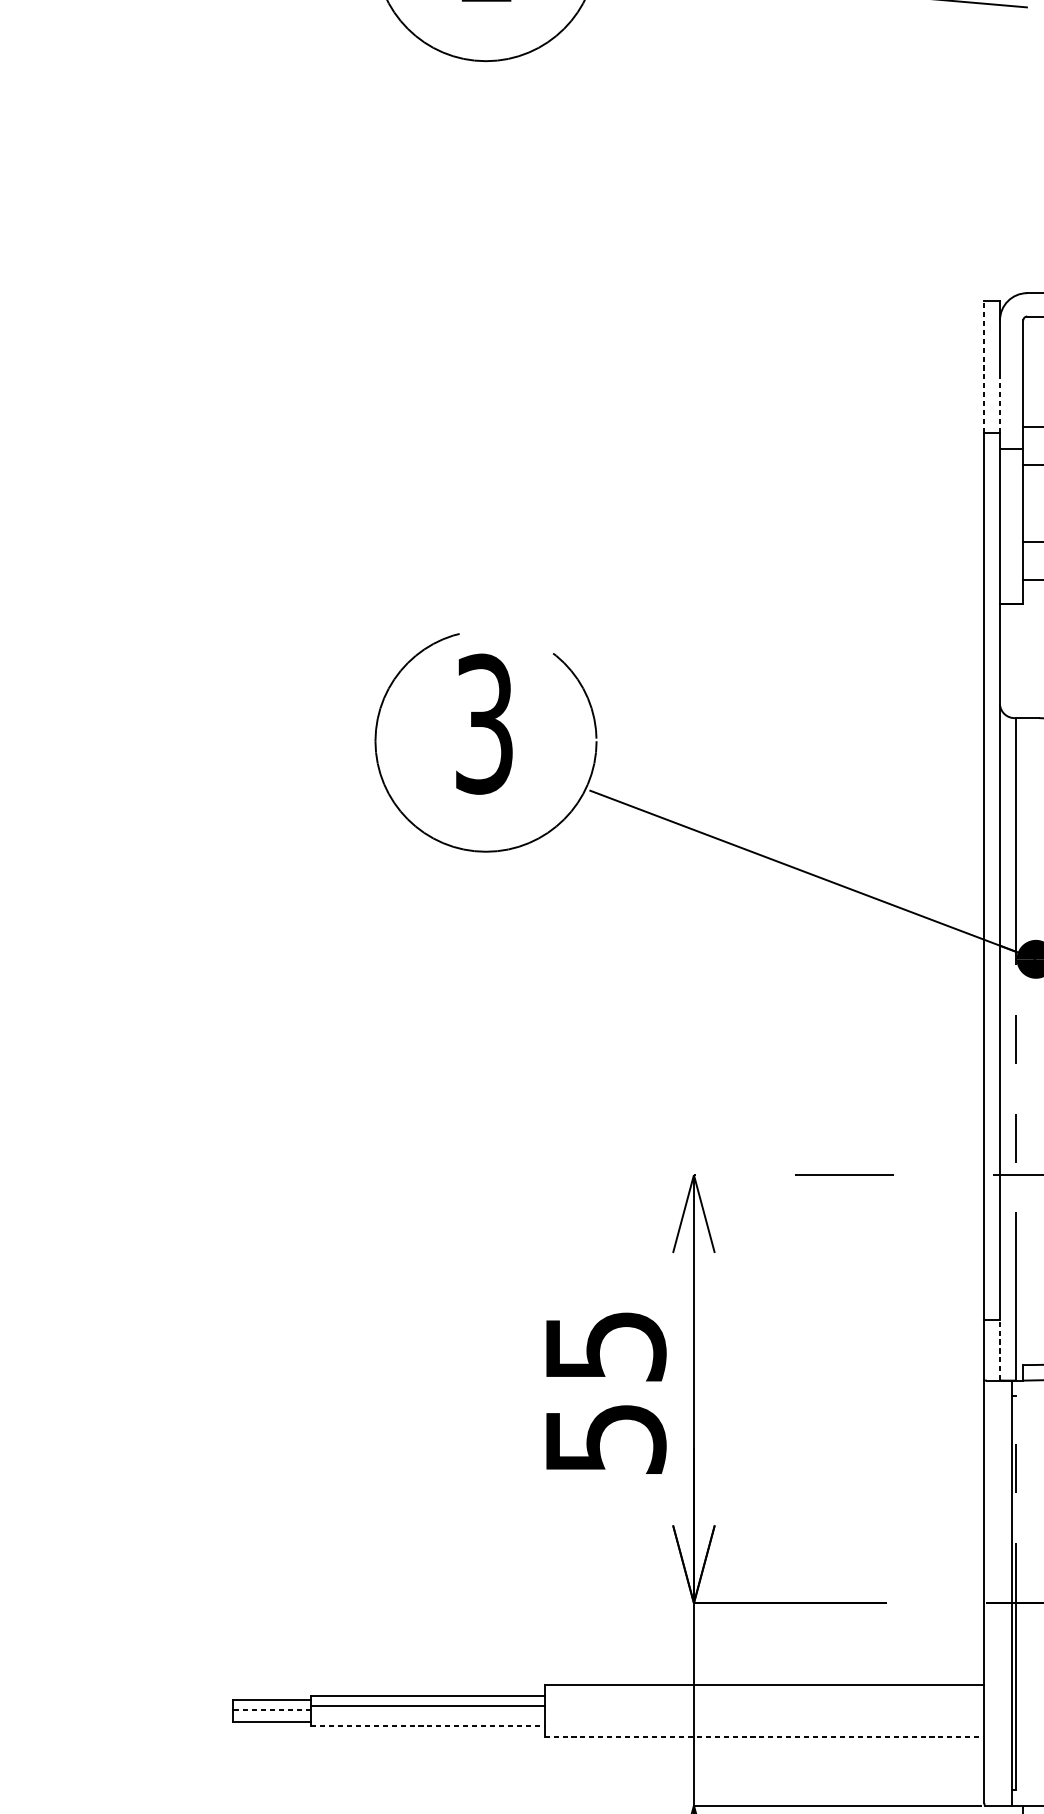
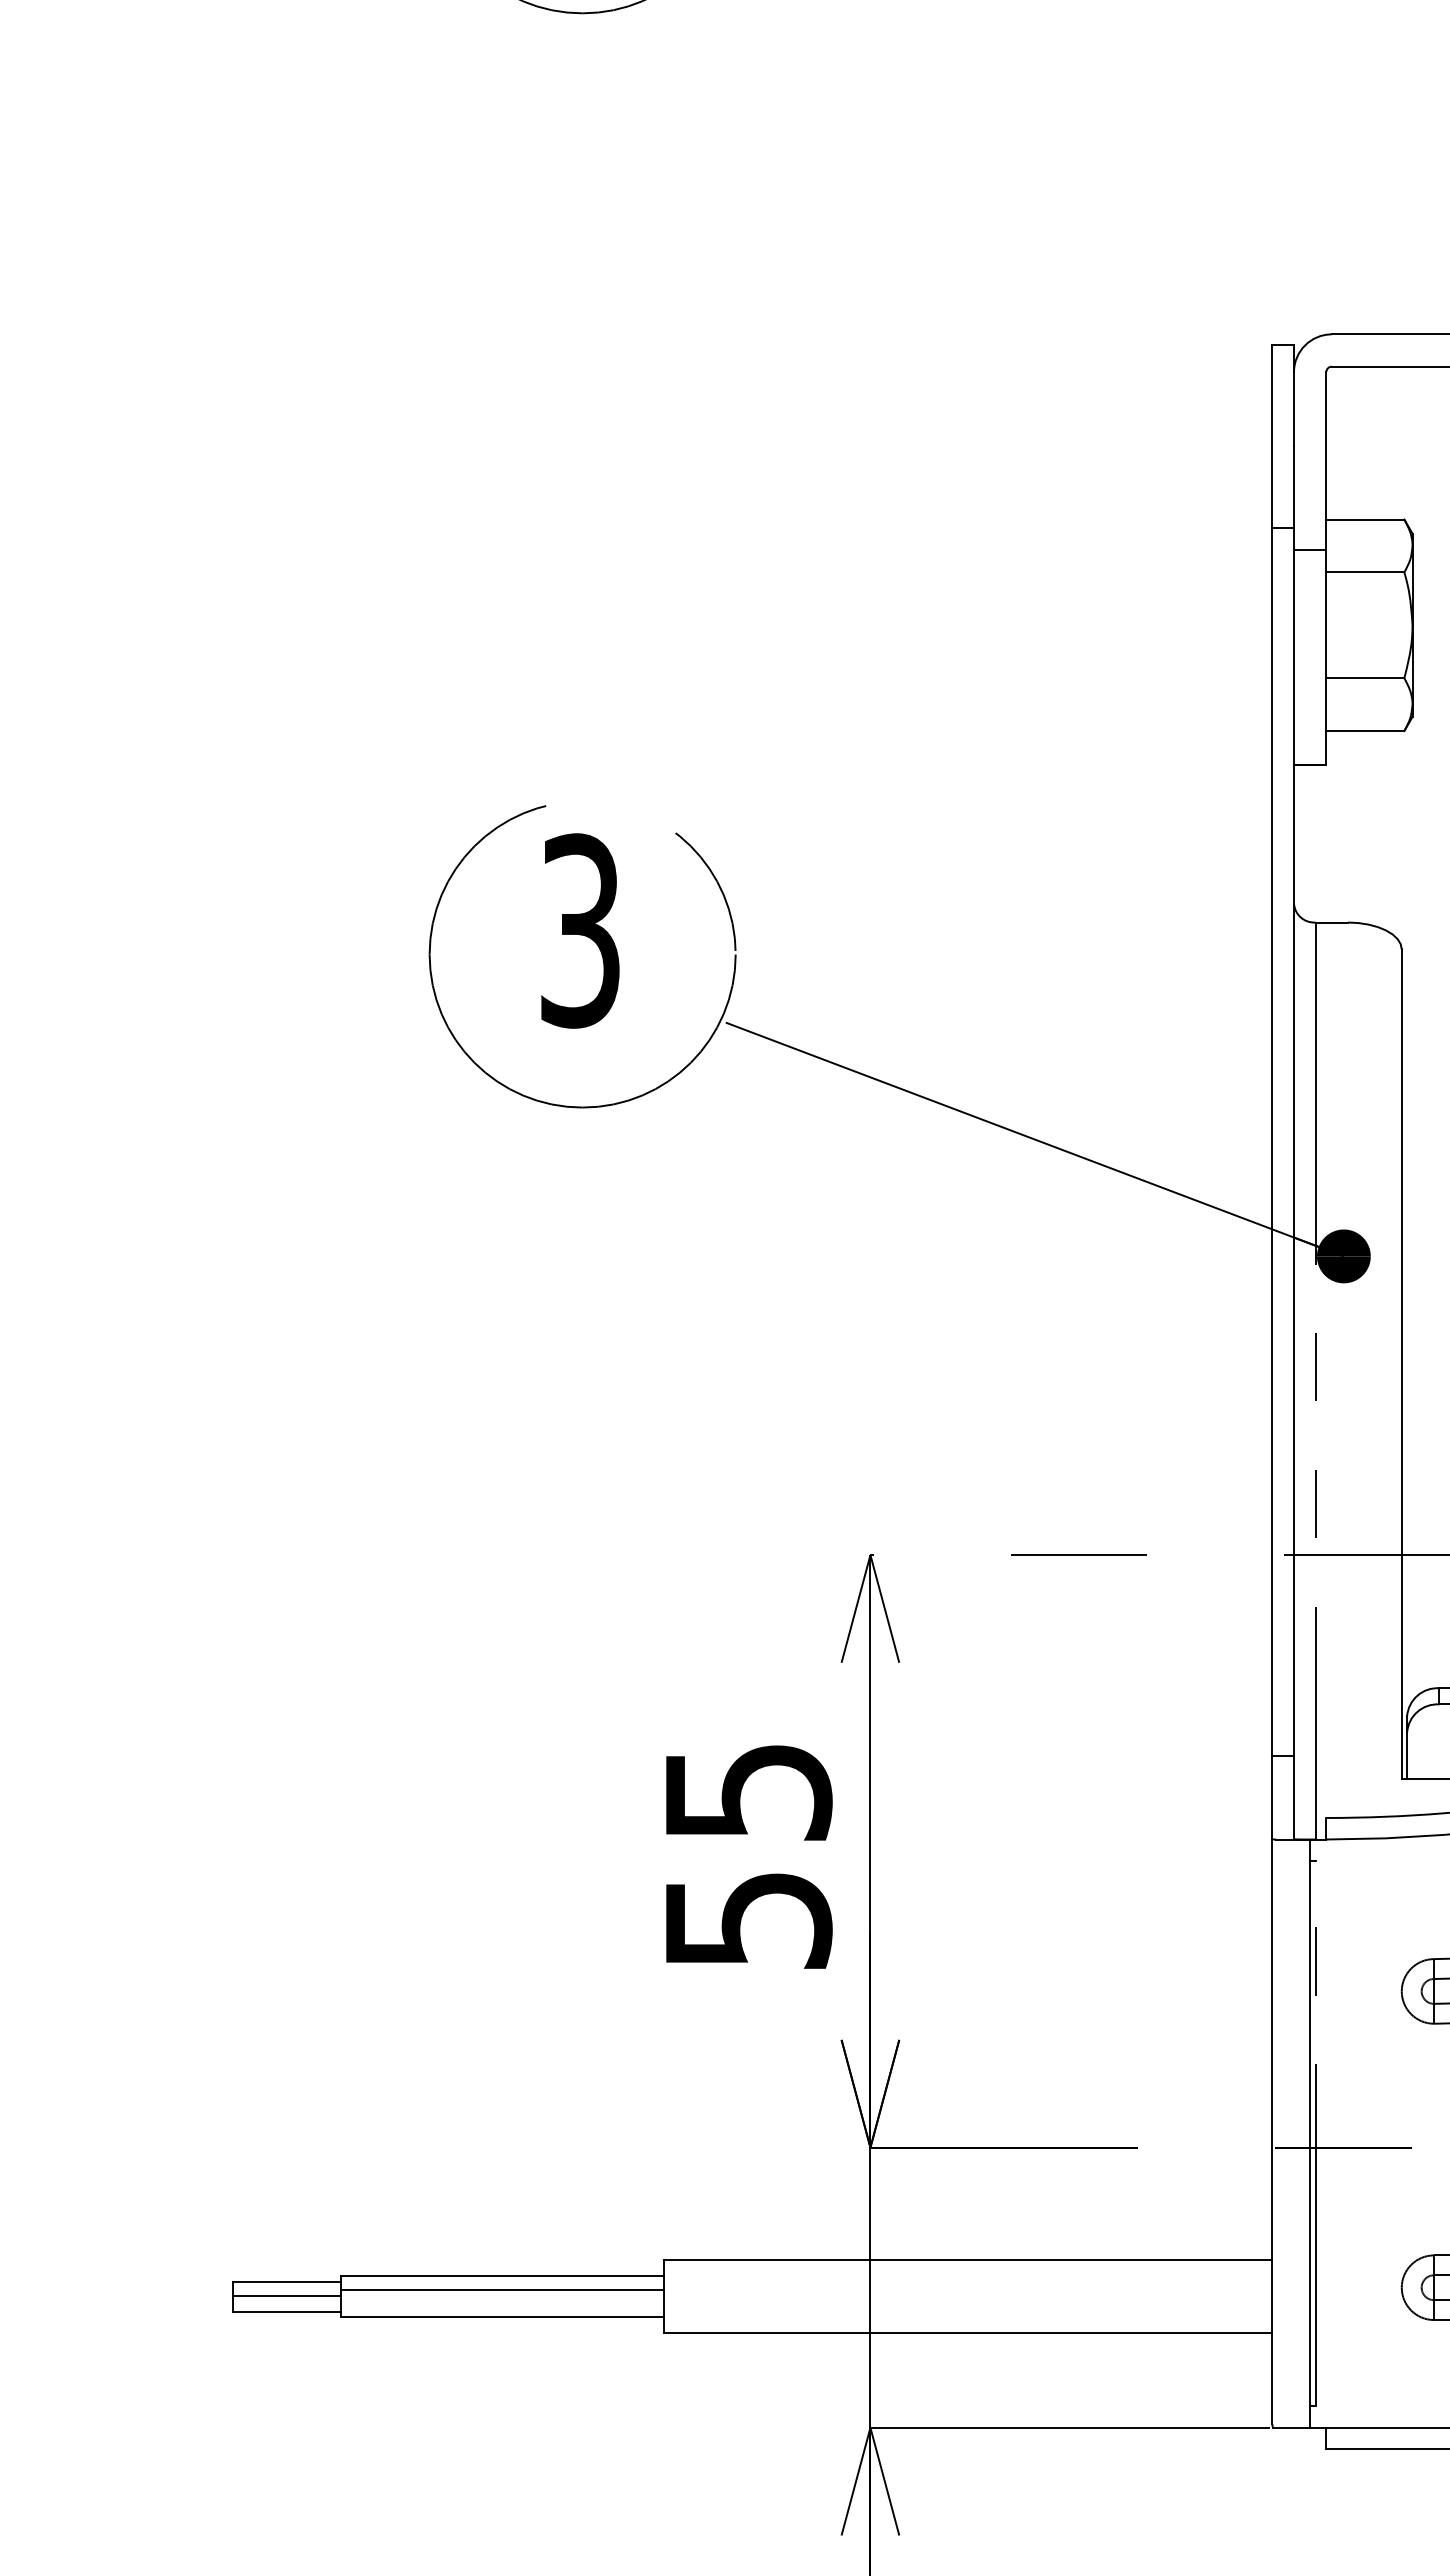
line: (984, 366) -> (1272, 436), dashed -> solid
line: (1000, 403) -> (1294, 487), dashed -> solid
line: (1000, 1350) -> (1294, 1797), dashed -> solid
line: (272, 1710) -> (286, 2295), dashed -> solid
line: (428, 1725) -> (502, 2317), dashed -> solid
line: (764, 1737) -> (968, 2333), dashed -> solid

